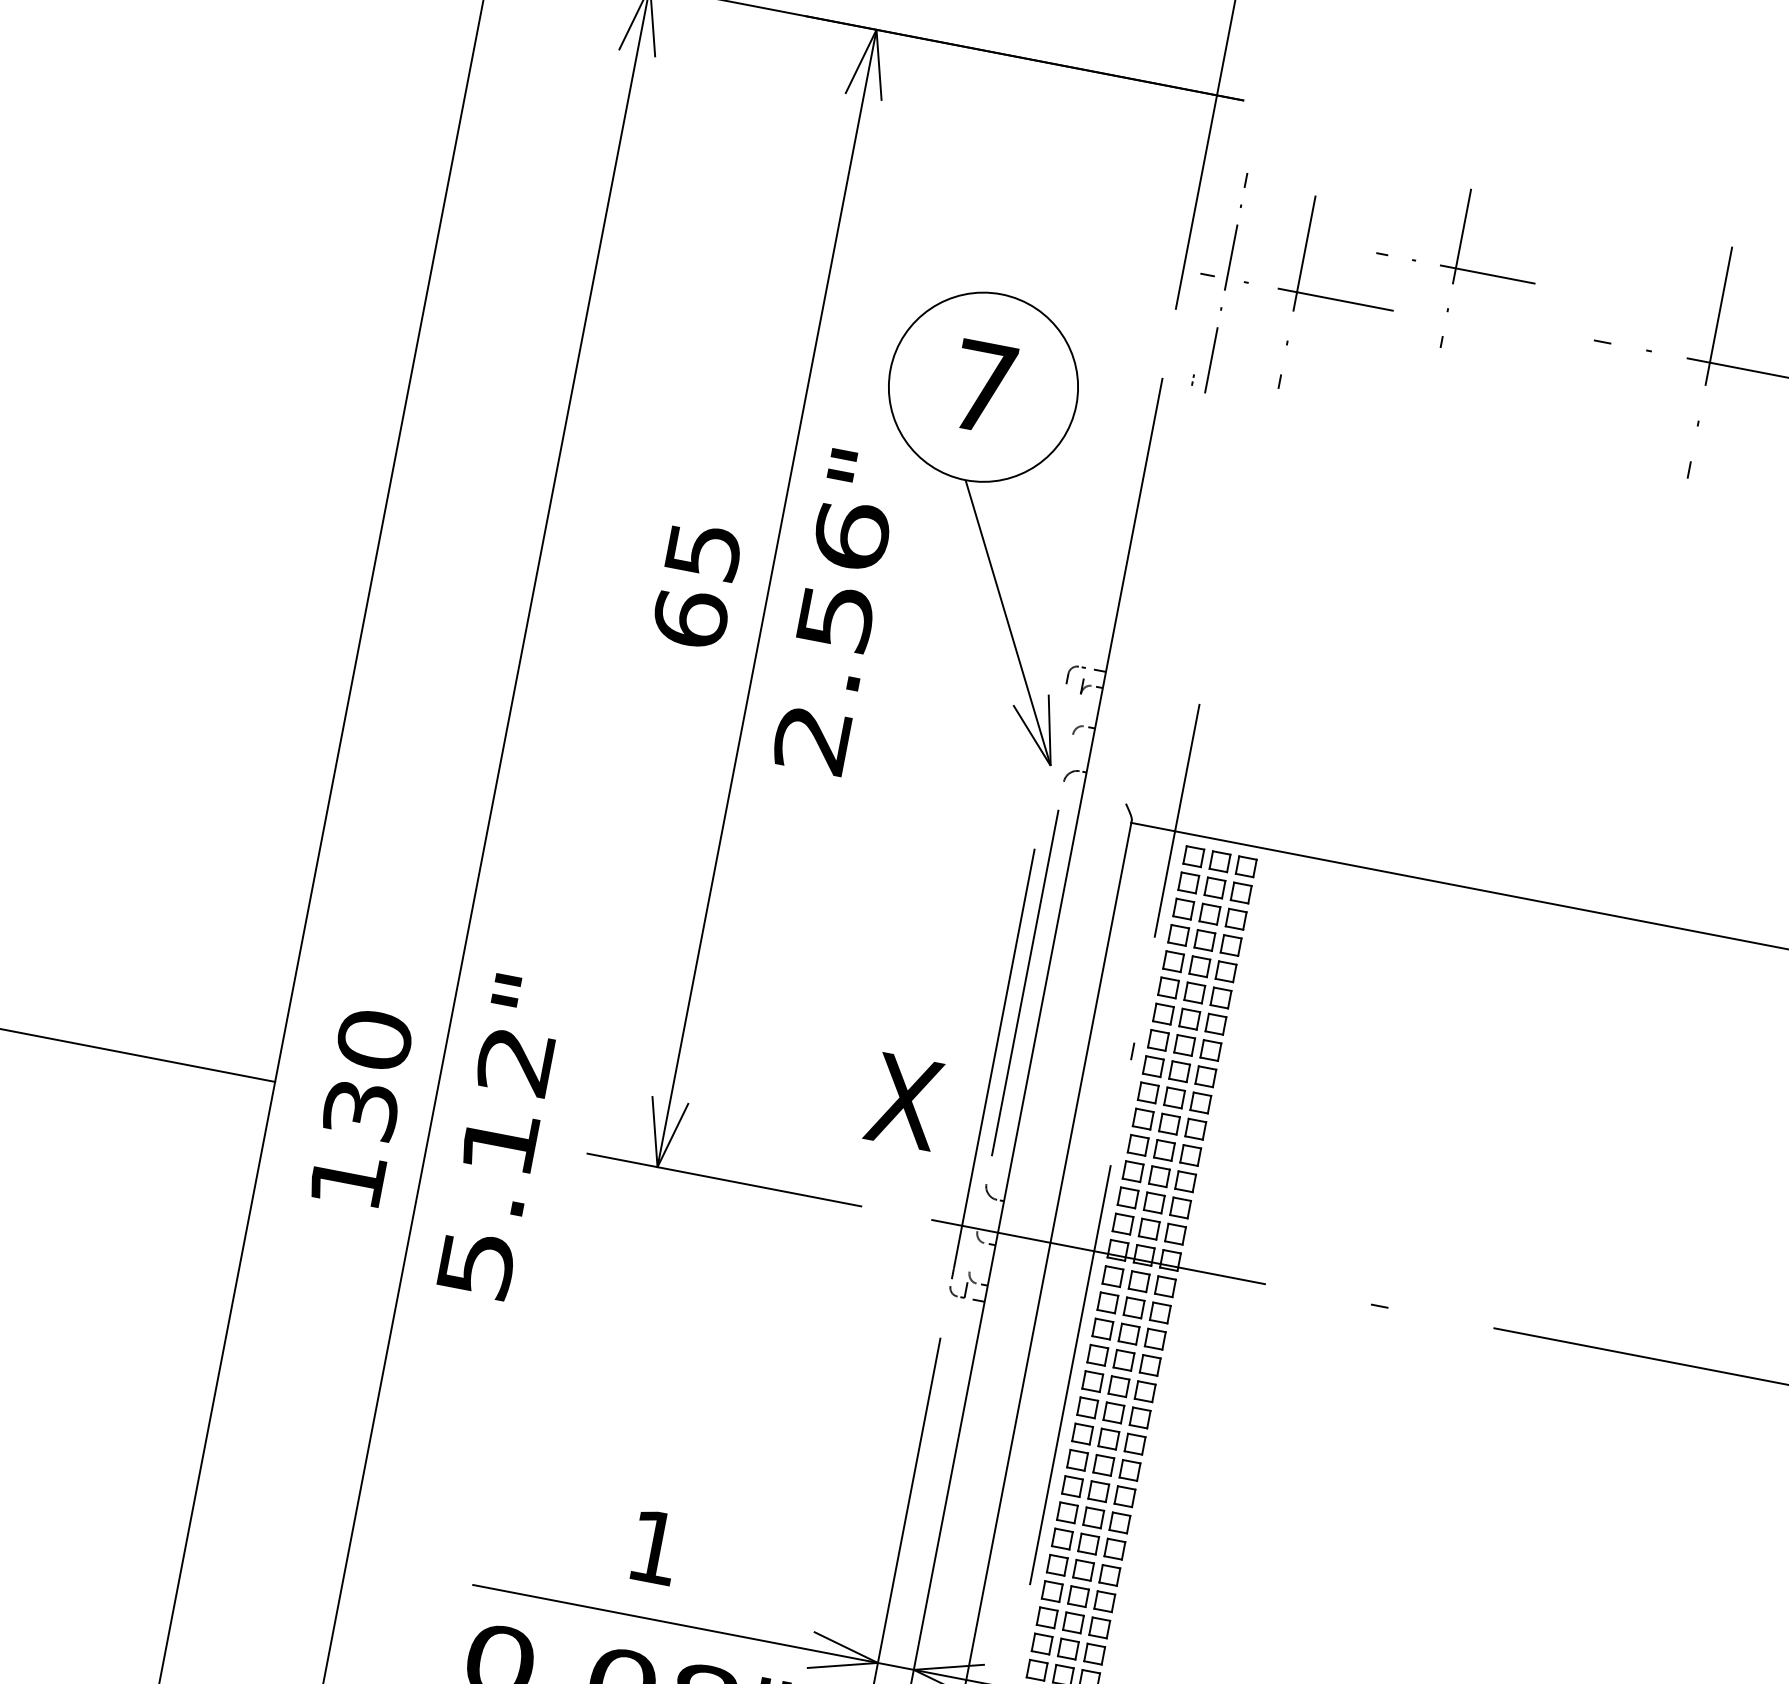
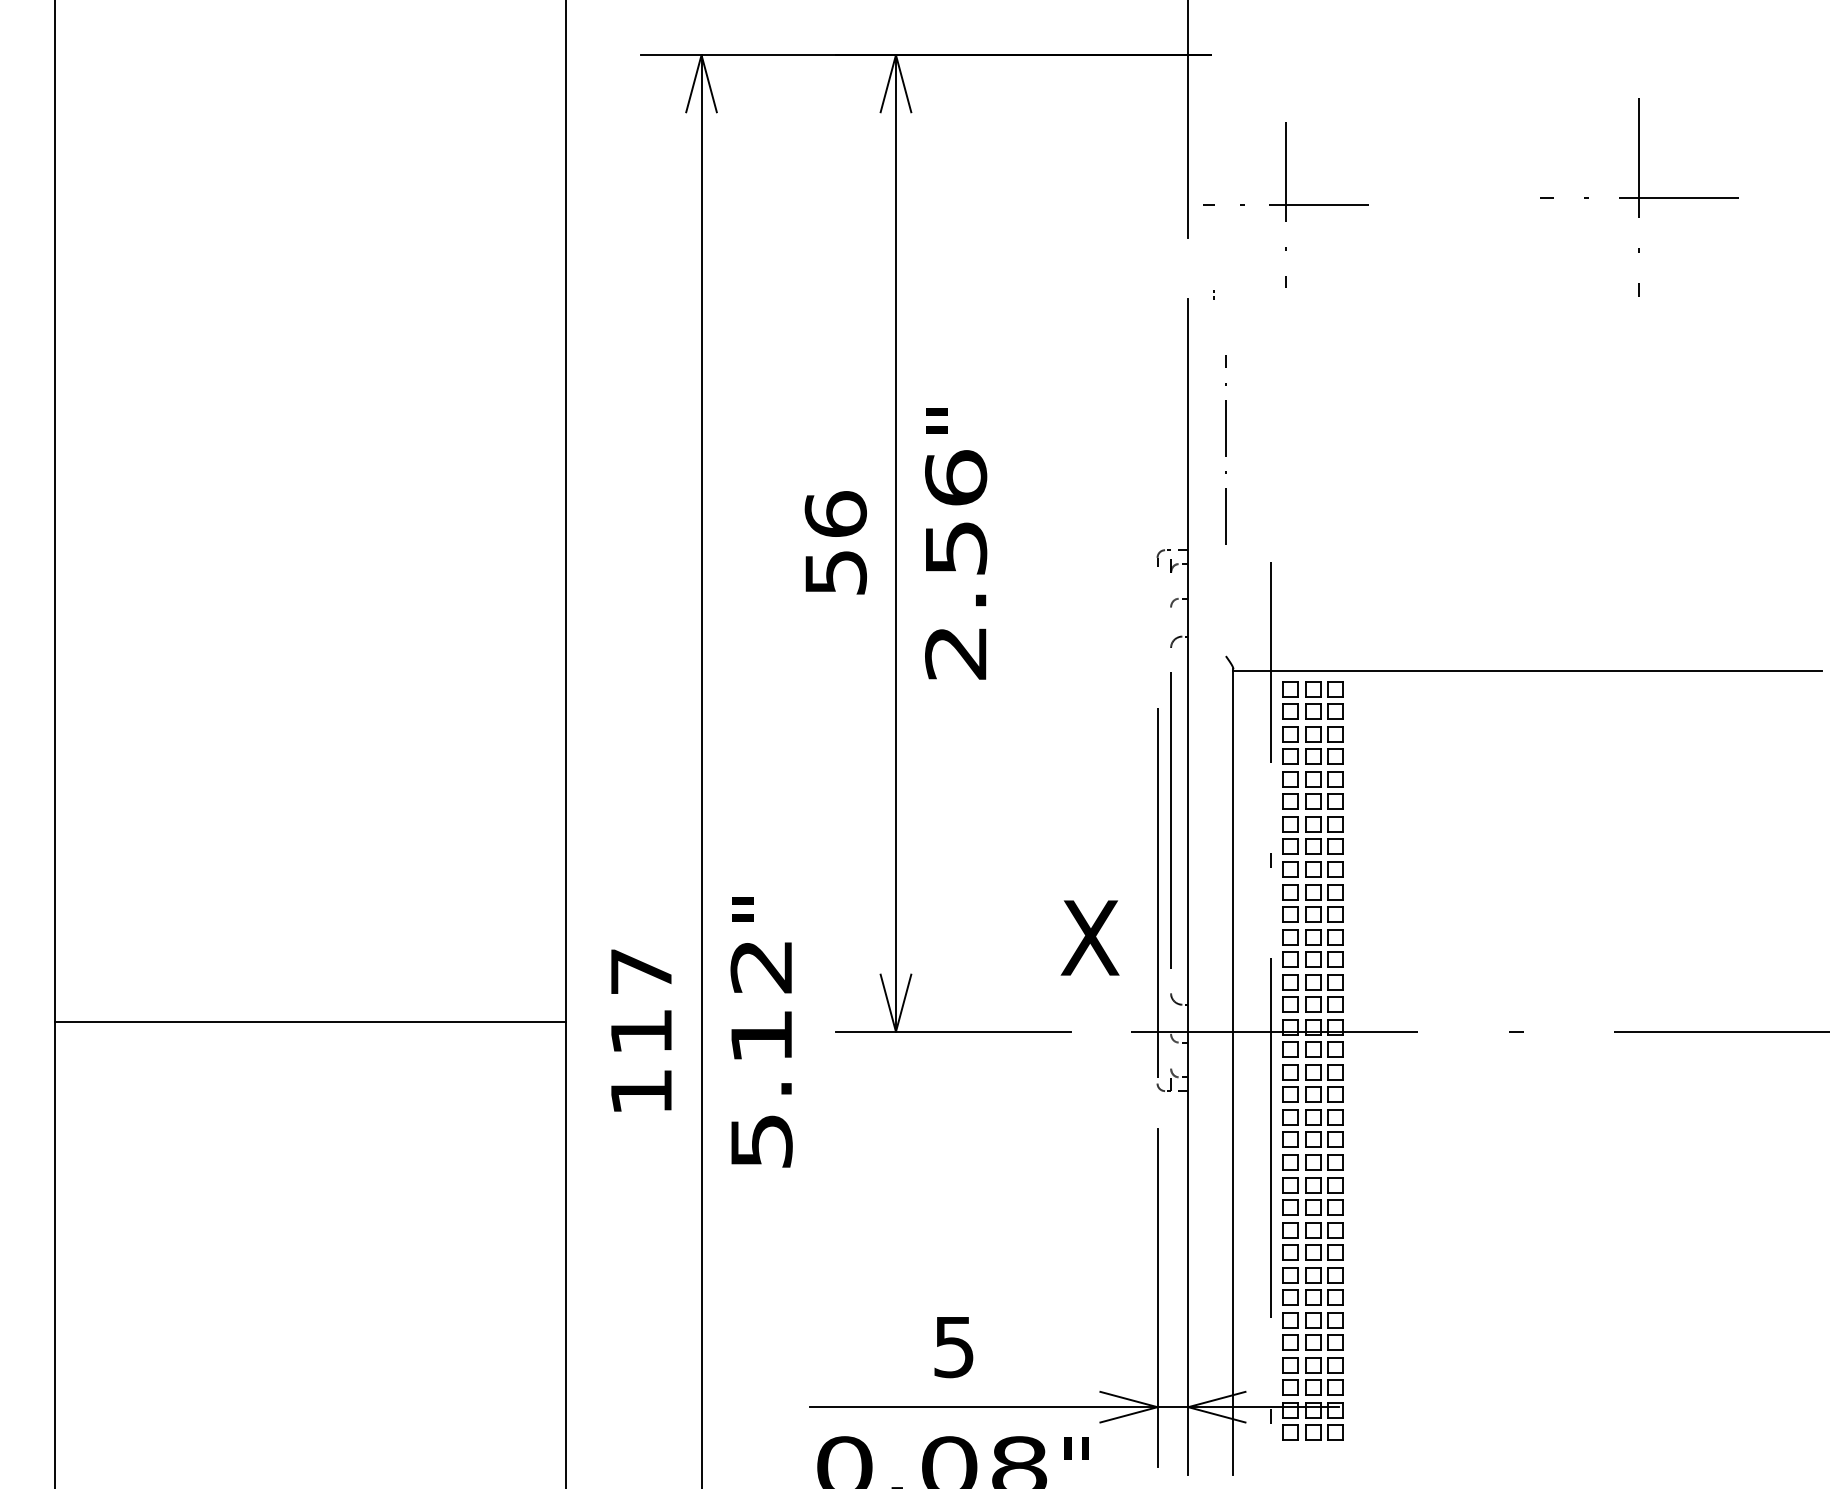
part: (1455, 268) -> (1413, 160), removed
line: (1225, 282) -> (1225, 449), moved
part: (979, 521) -> (1059, 445), removed
text: (696, 584) -> (835, 543), 65 -> 56
text: (368, 1073) -> (641, 1000), 130 -> 117
text: (653, 1547) -> (953, 1347), 1 -> 5

